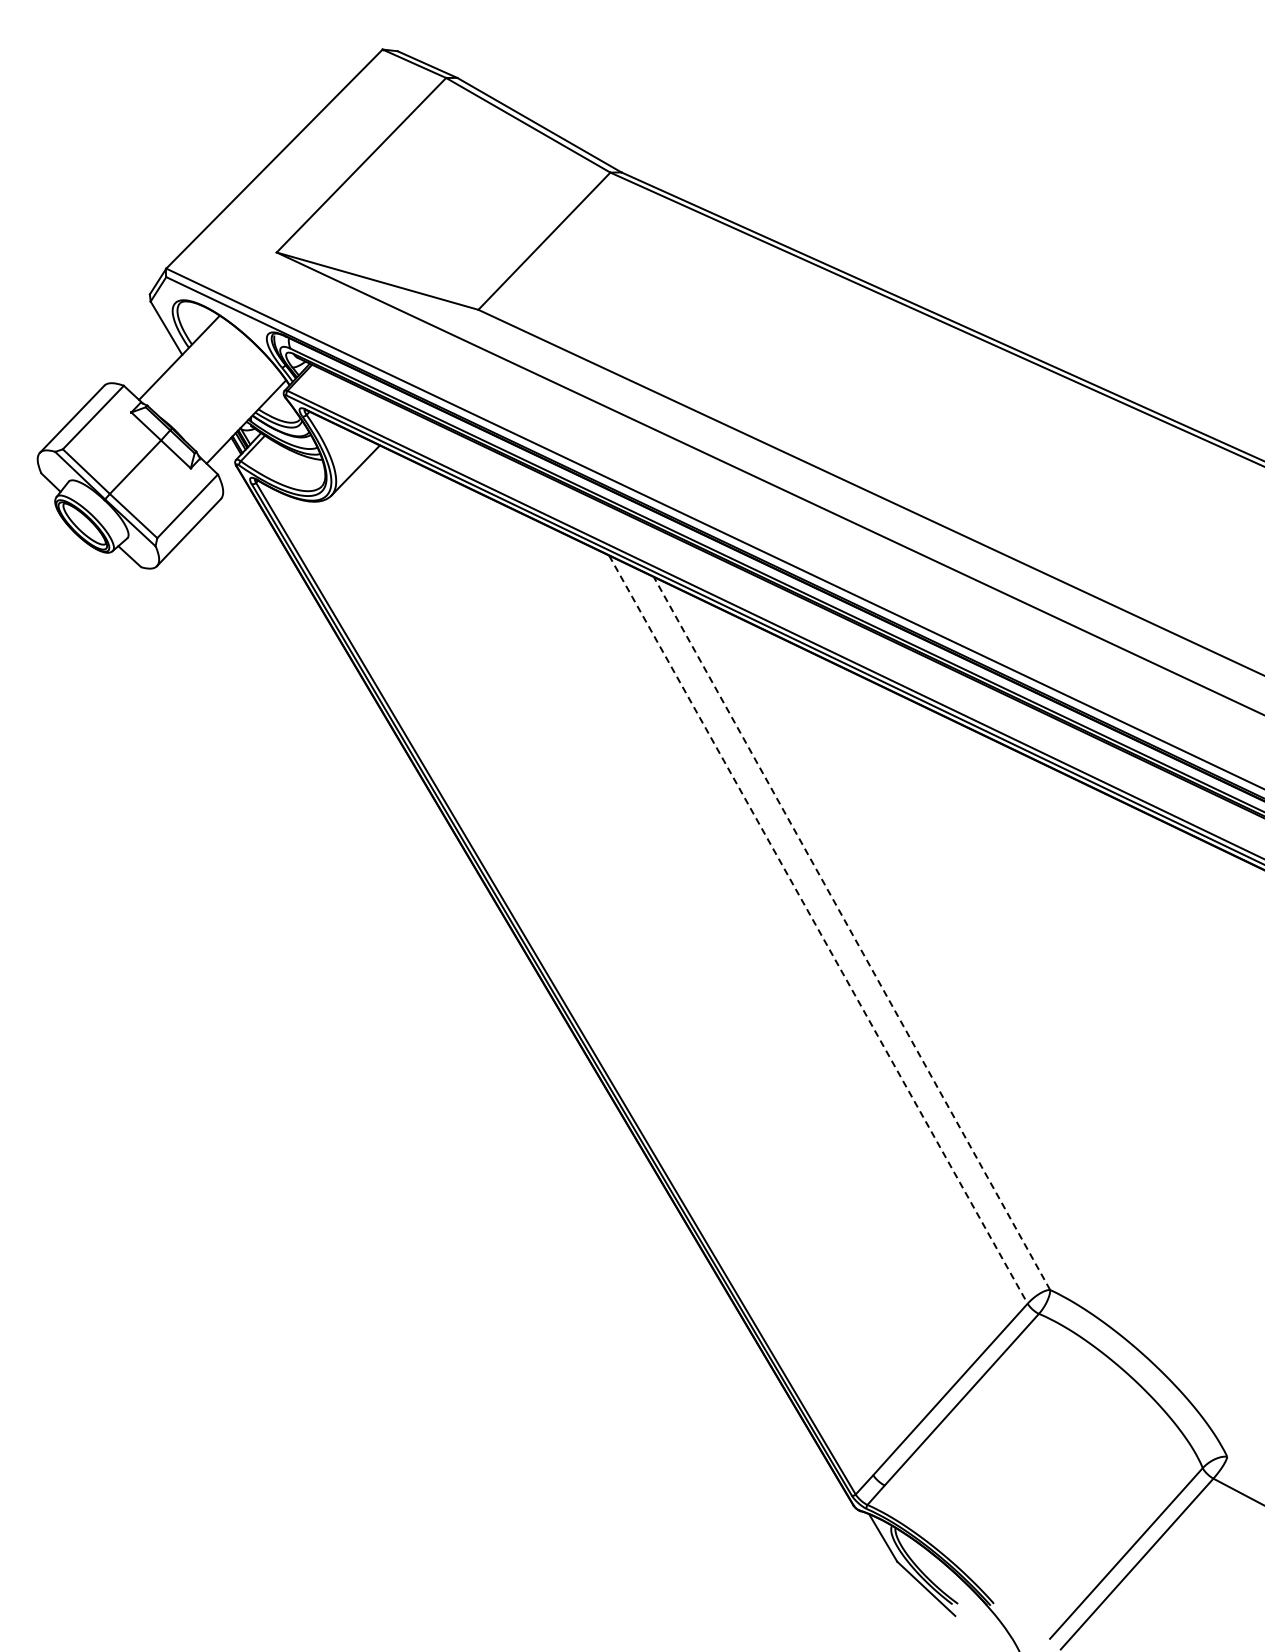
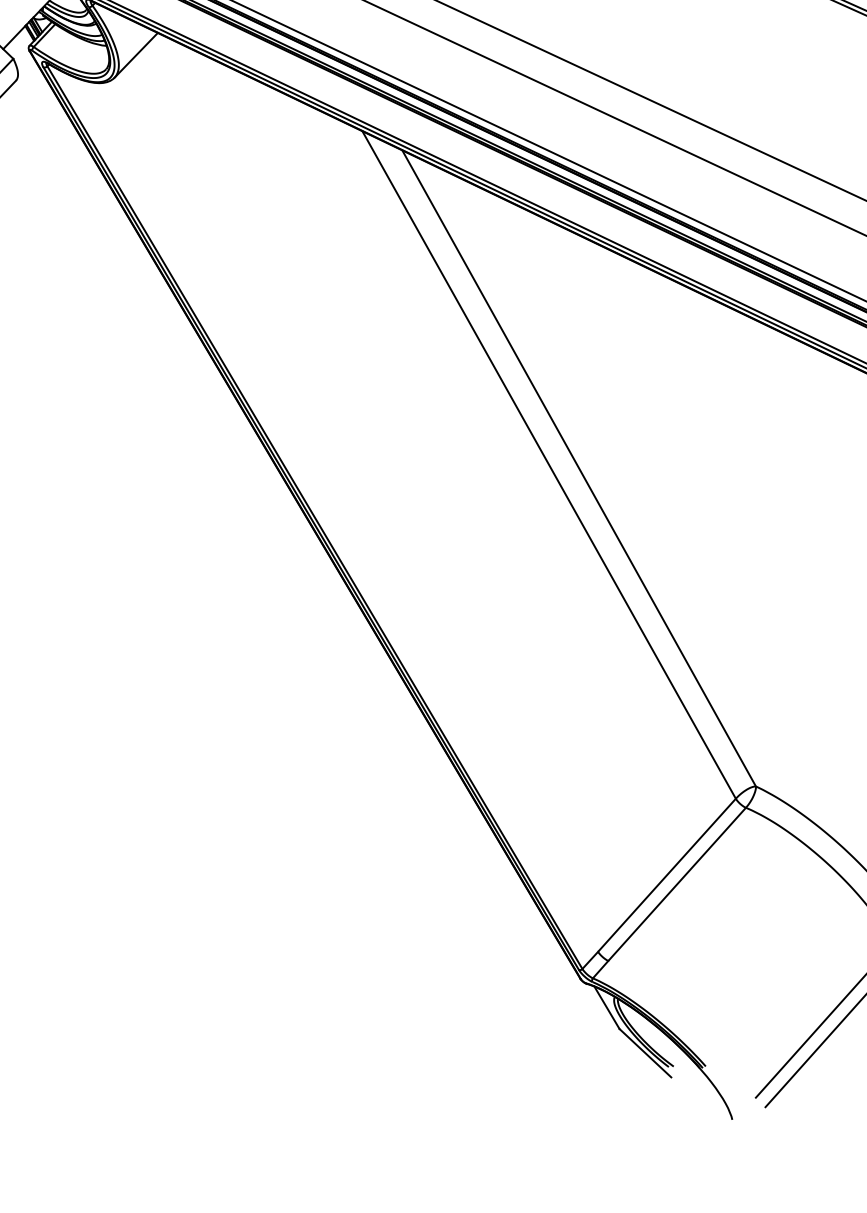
line: (818, 929) -> (549, 464), dashed -> solid
line: (852, 933) -> (579, 468), dashed -> solid

